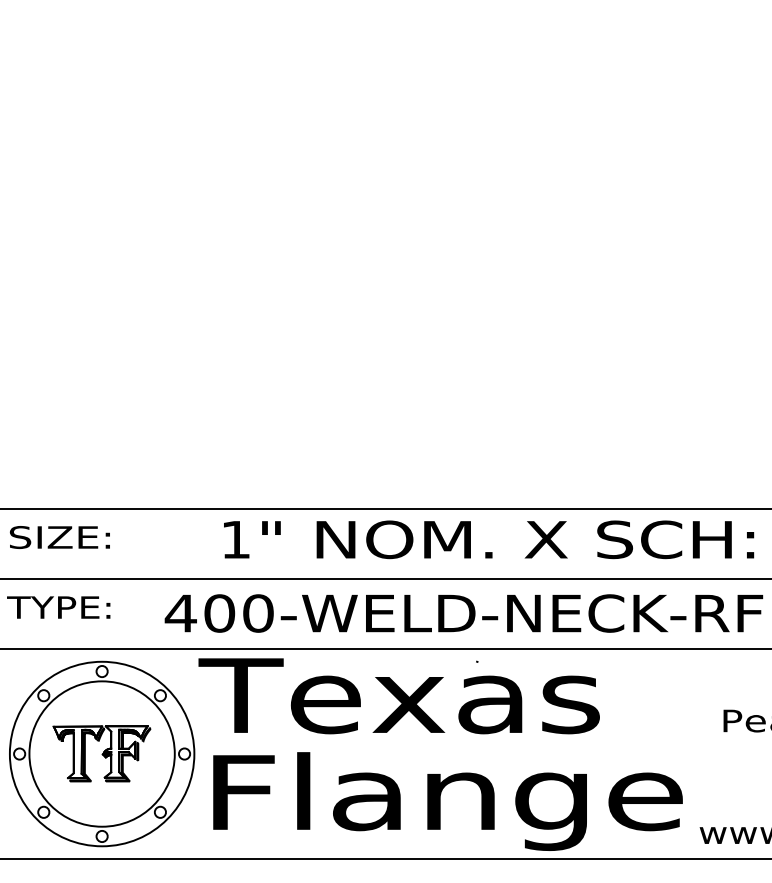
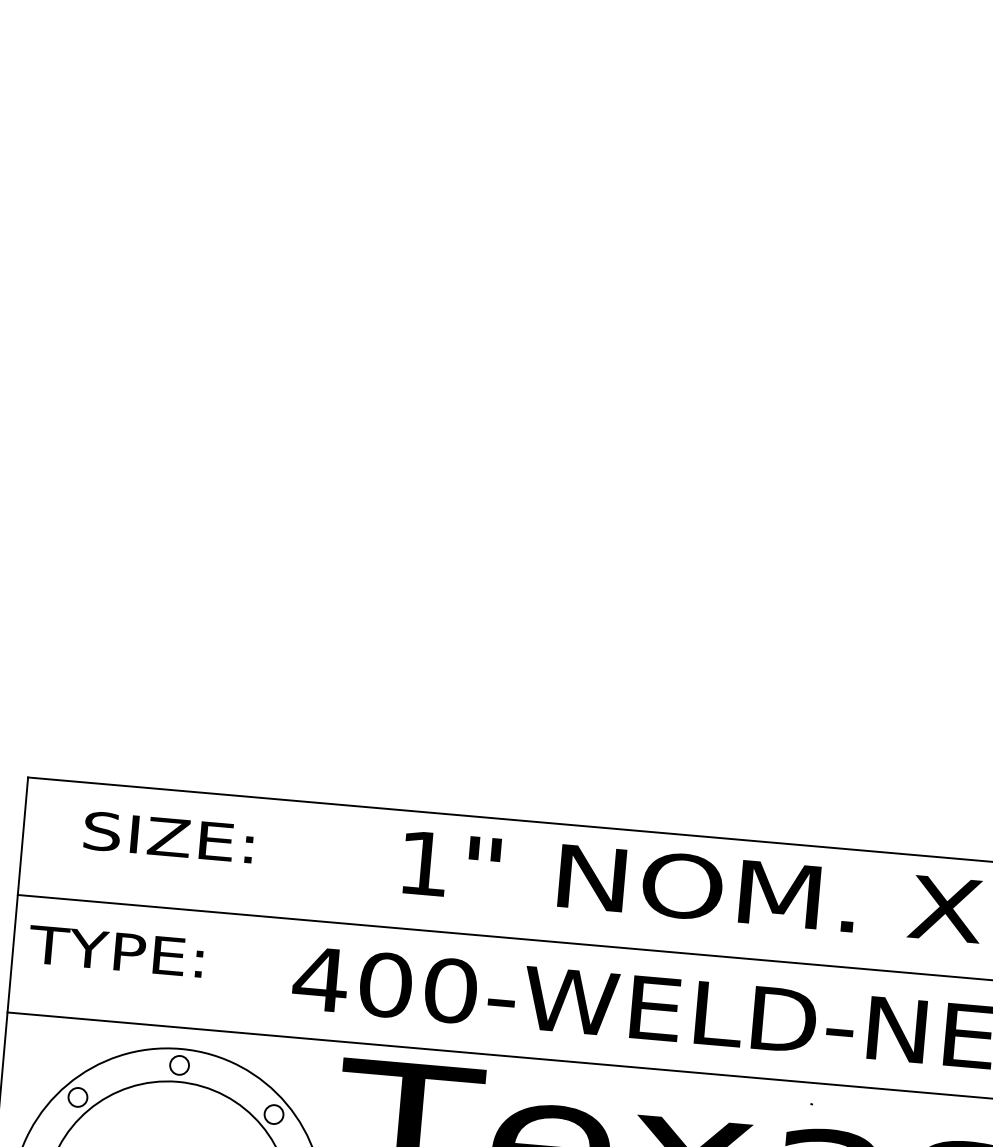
text: (59, 537) -> (167, 837), moved

